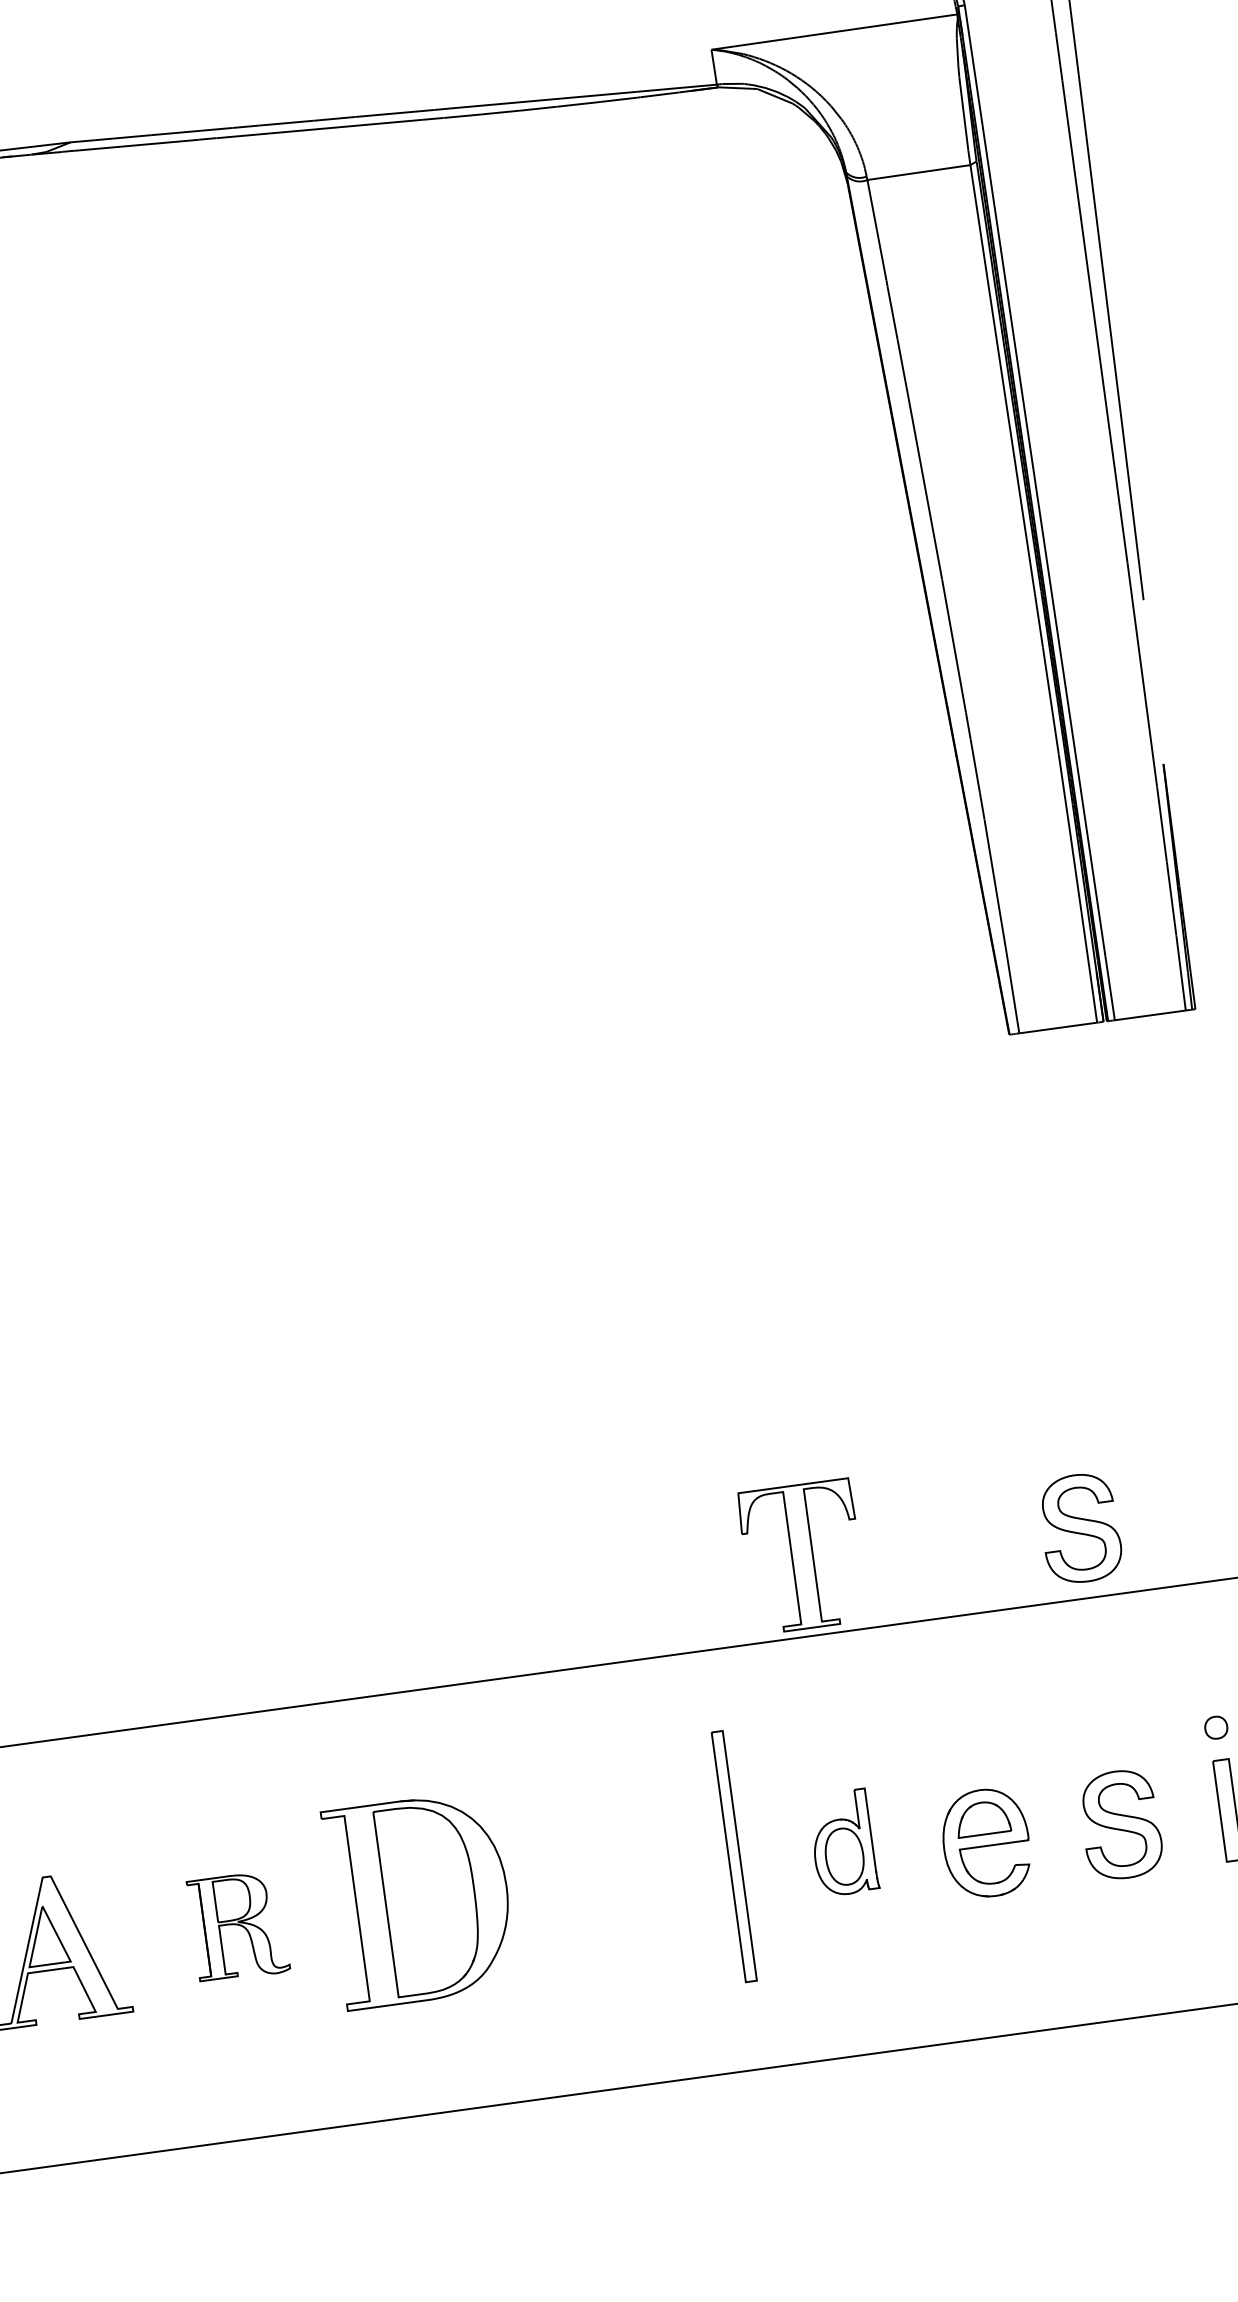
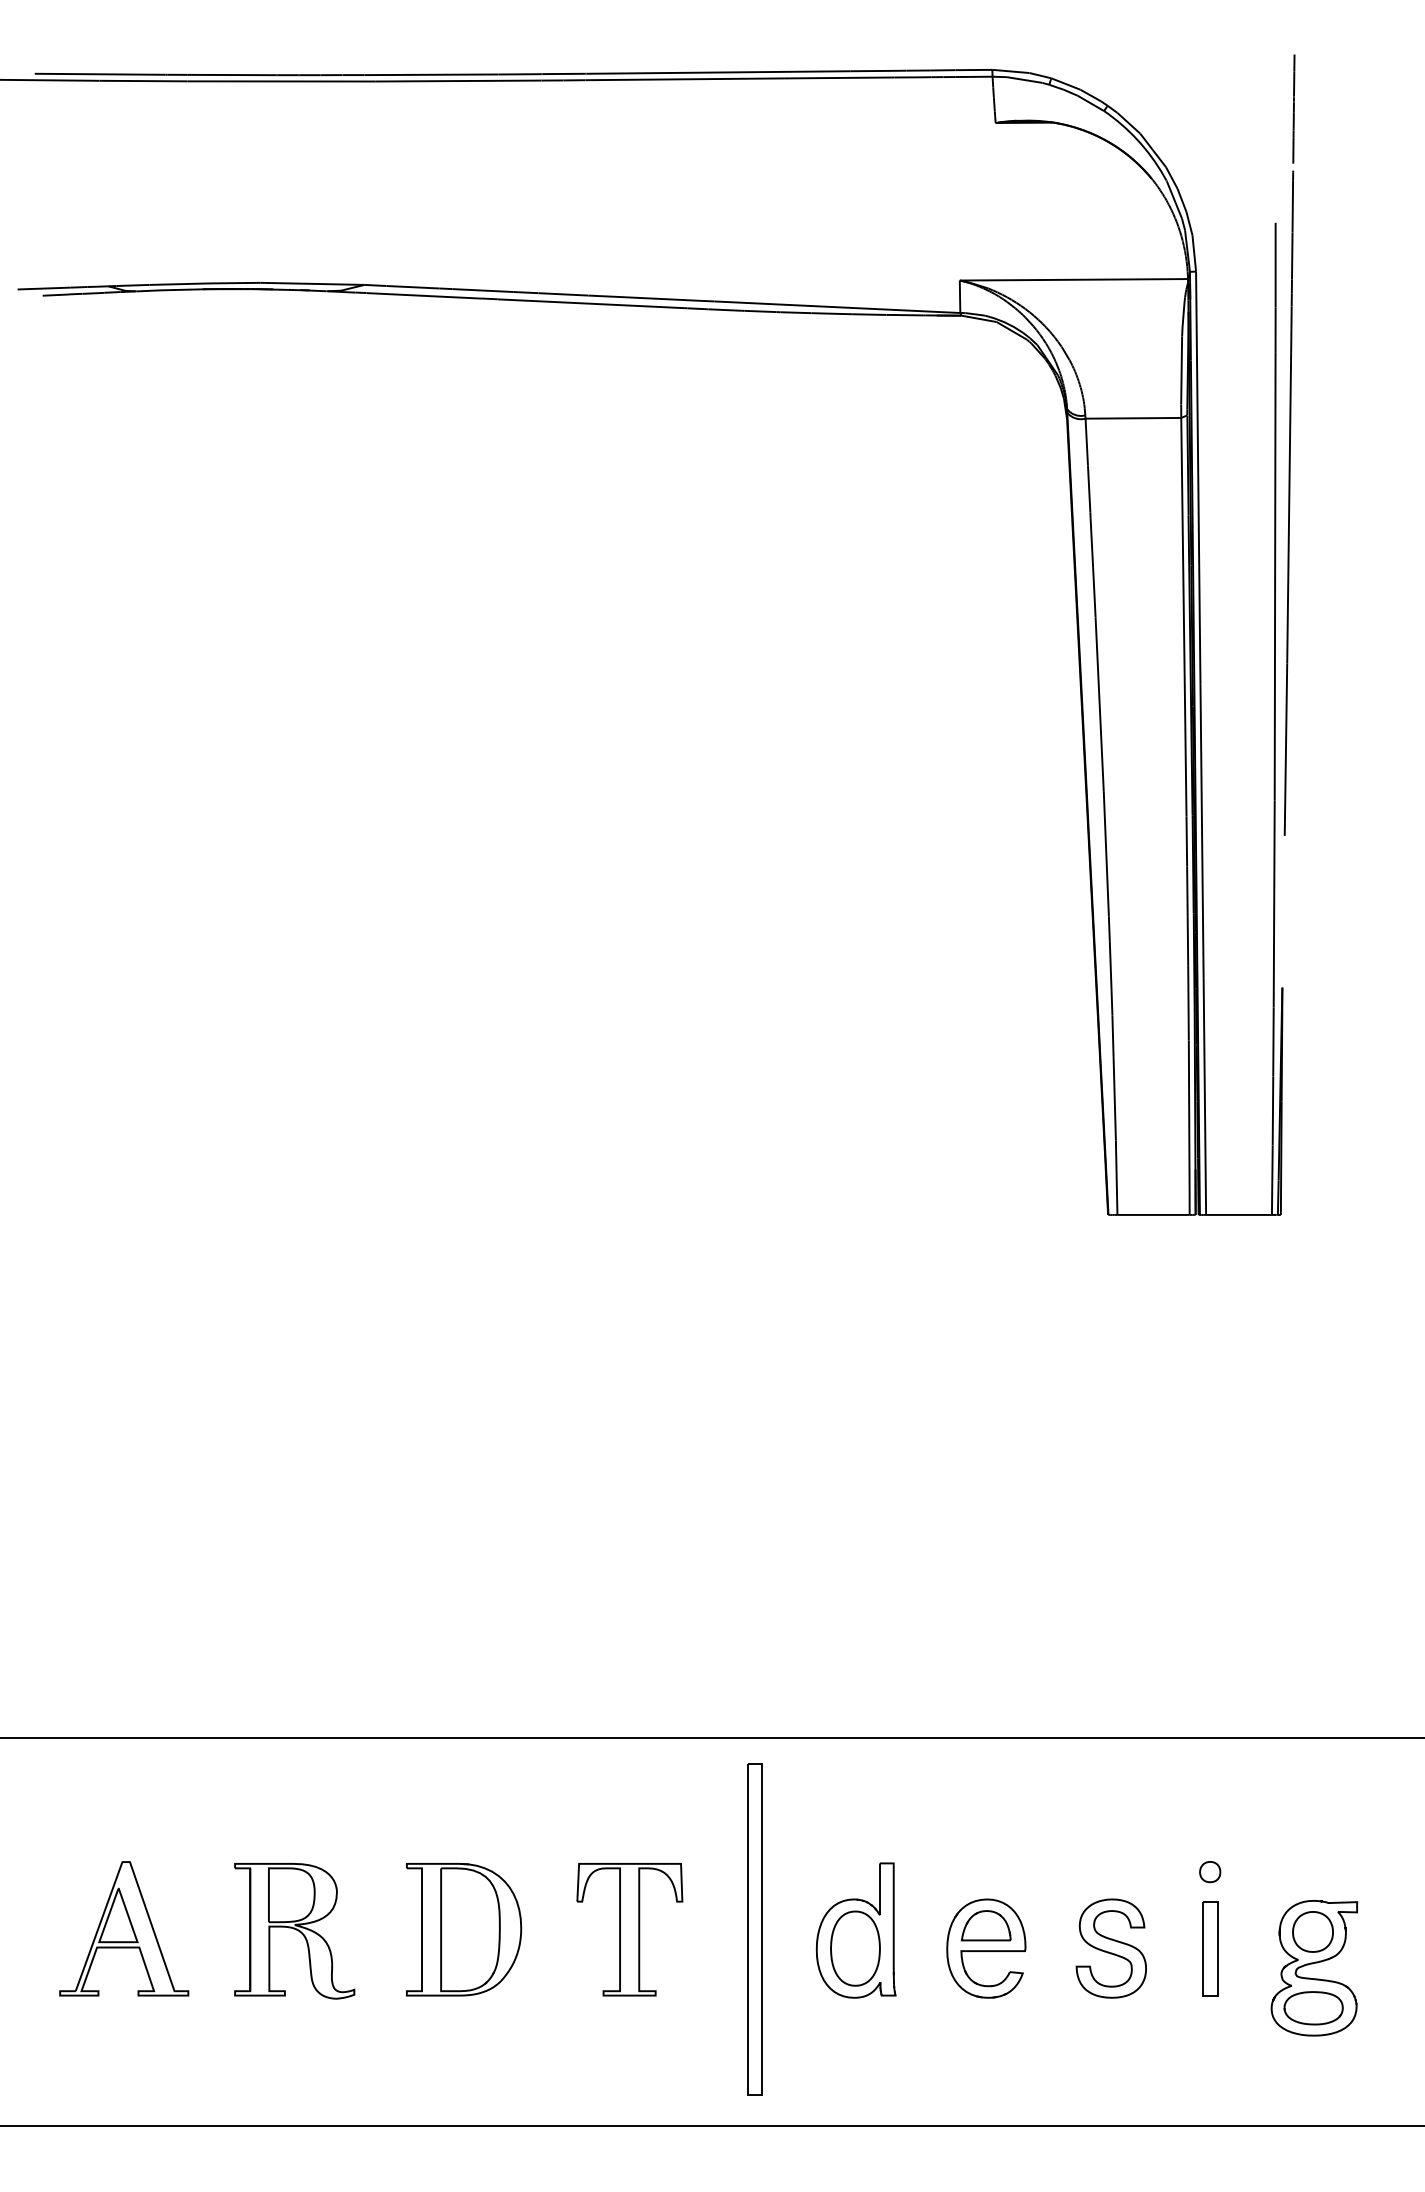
part: (1079, 1528) -> (1110, 1673), removed
part: (802, 1556) -> (629, 1929), moved
part: (842, 1843) -> (855, 1930), size x1.43
part: (733, 1856) -> (754, 1929), size x1.43
part: (421, 1899) -> (464, 1929), size x0.71
part: (238, 1926) -> (294, 1931), size x1.43

